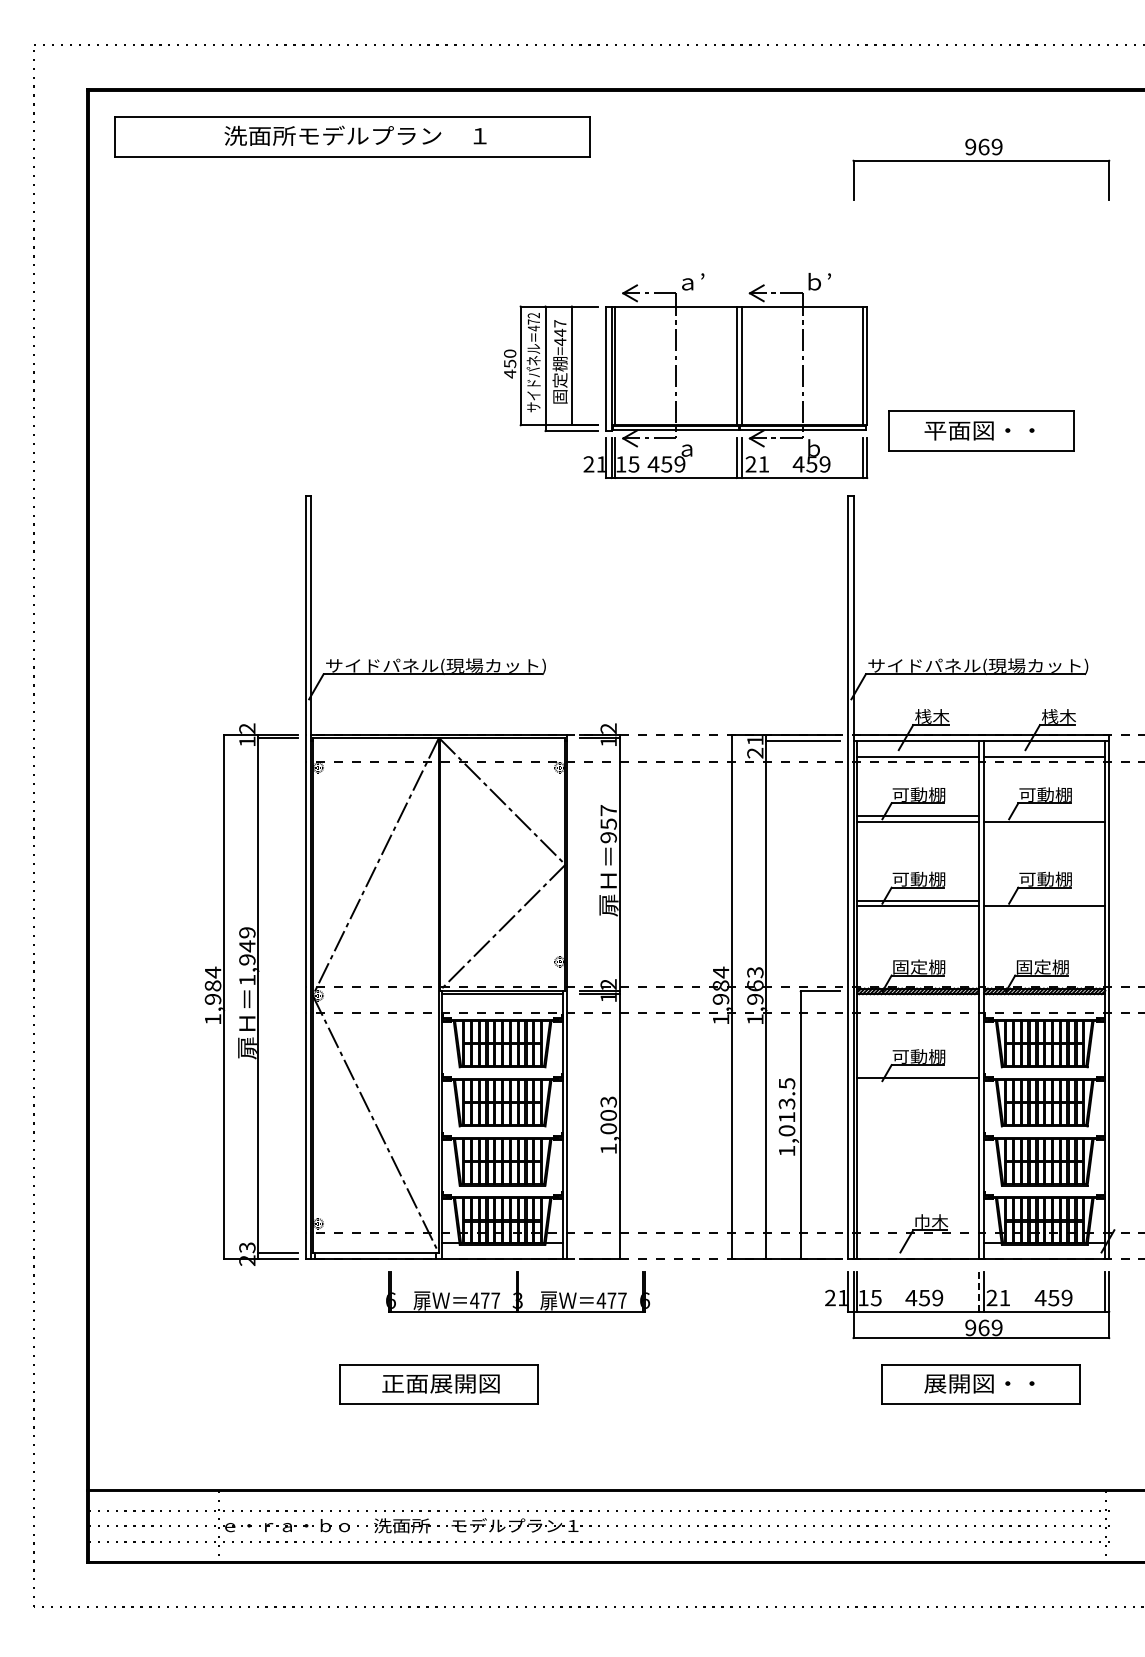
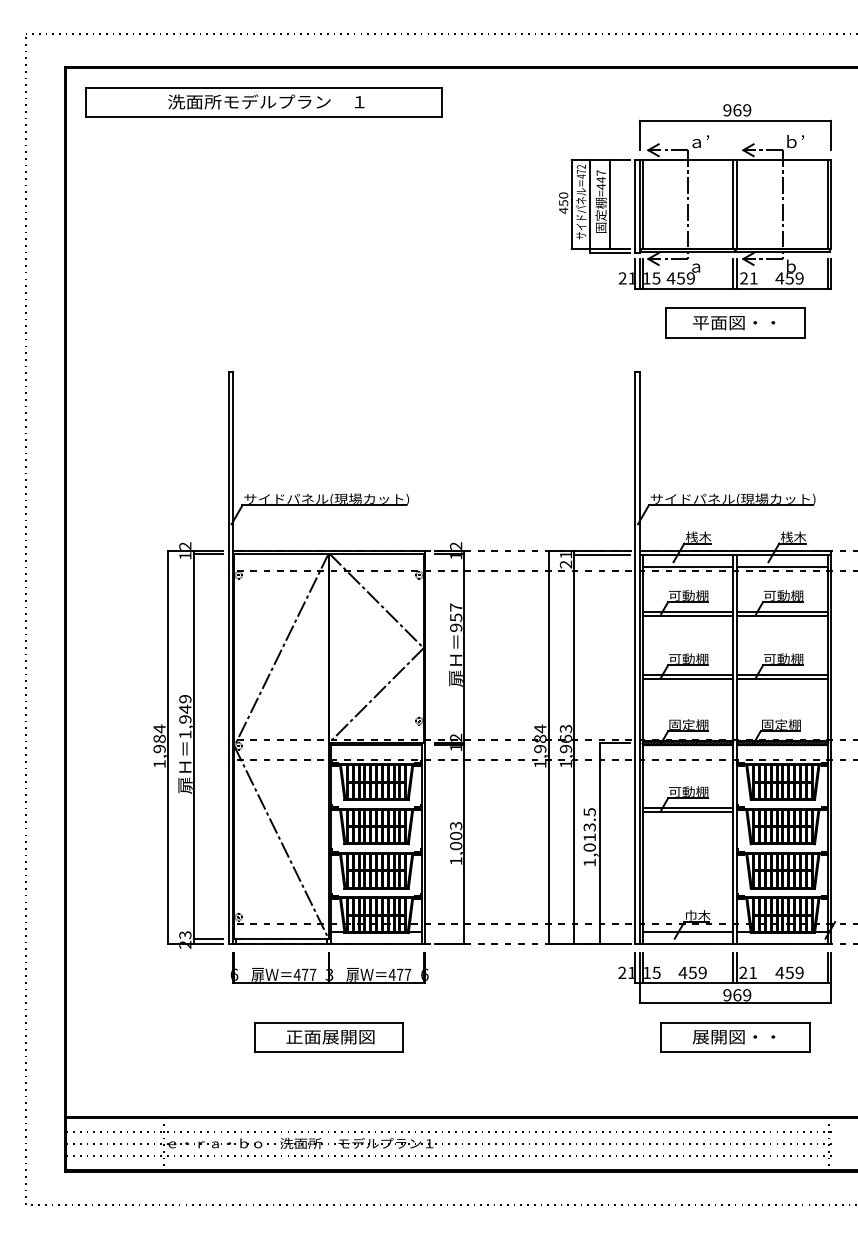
part: (686, 375) -> (695, 211), moved
line: (1044, 816) -> (782, 612), added
line: (1044, 900) -> (782, 674), added
line: (917, 1083) -> (687, 812), added
line: (917, 1243) -> (687, 932), added
part: (518, 1291) -> (330, 967), moved
line: (978, 1291) -> (733, 967), dashed -> solid

